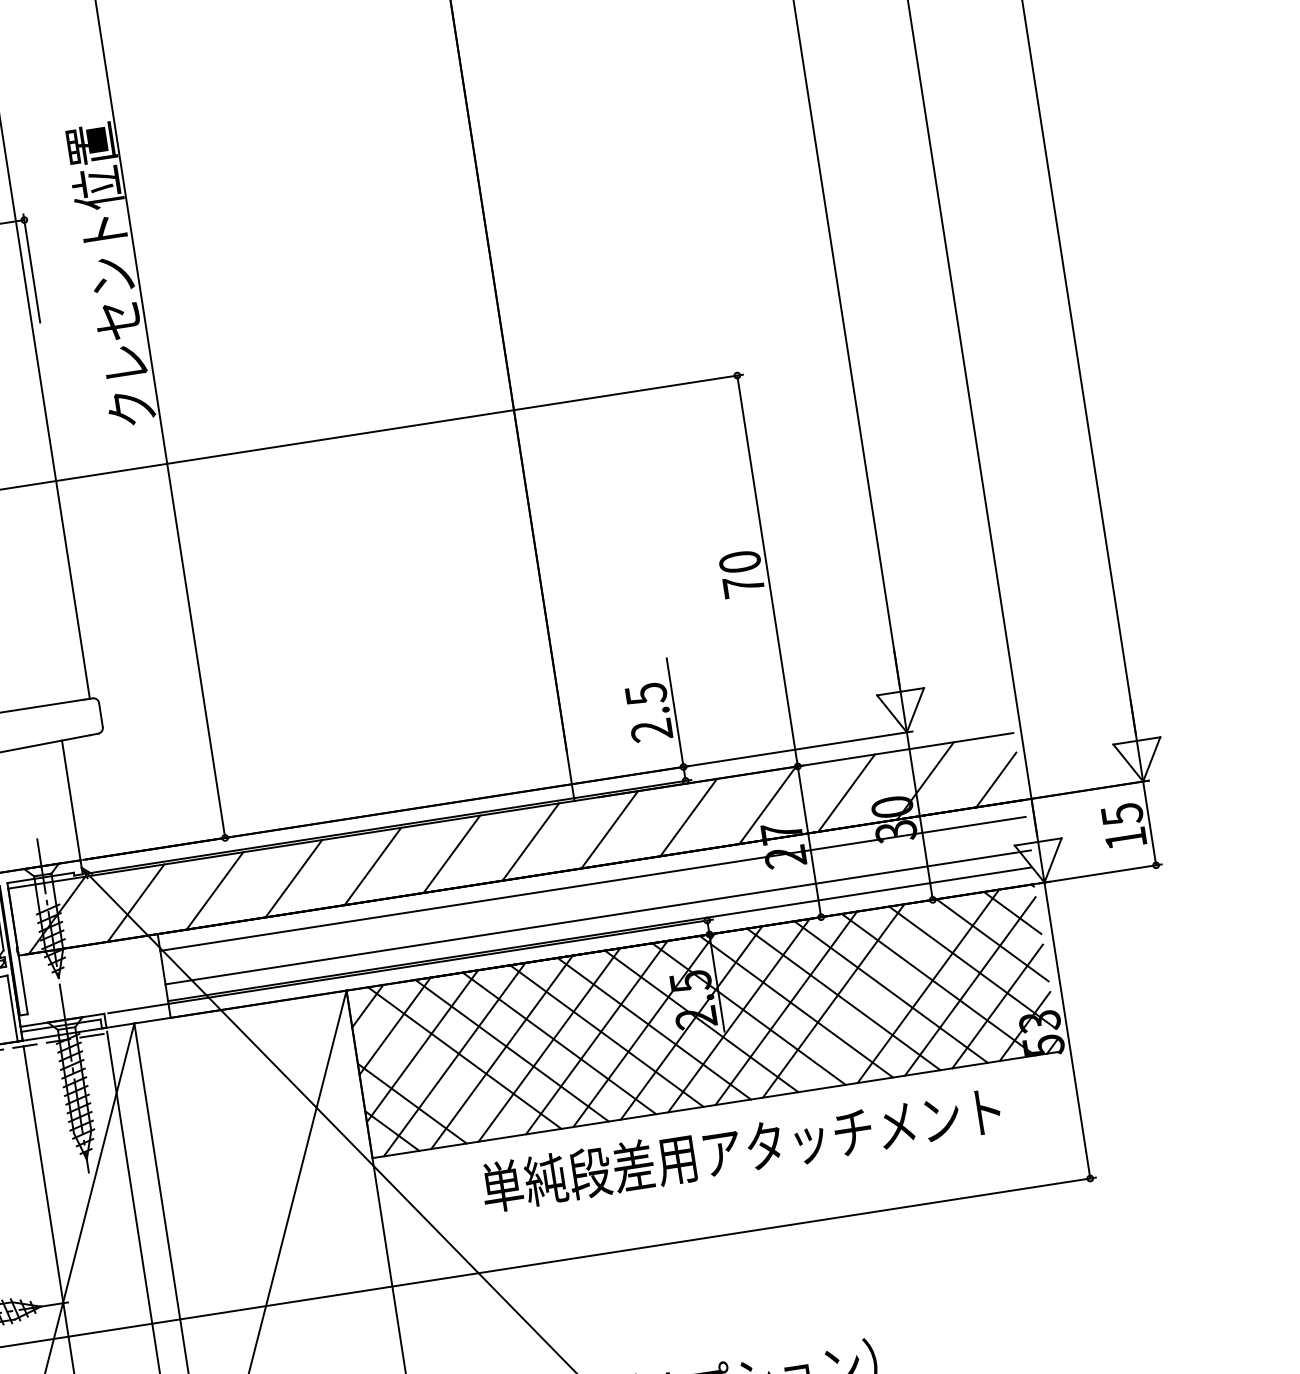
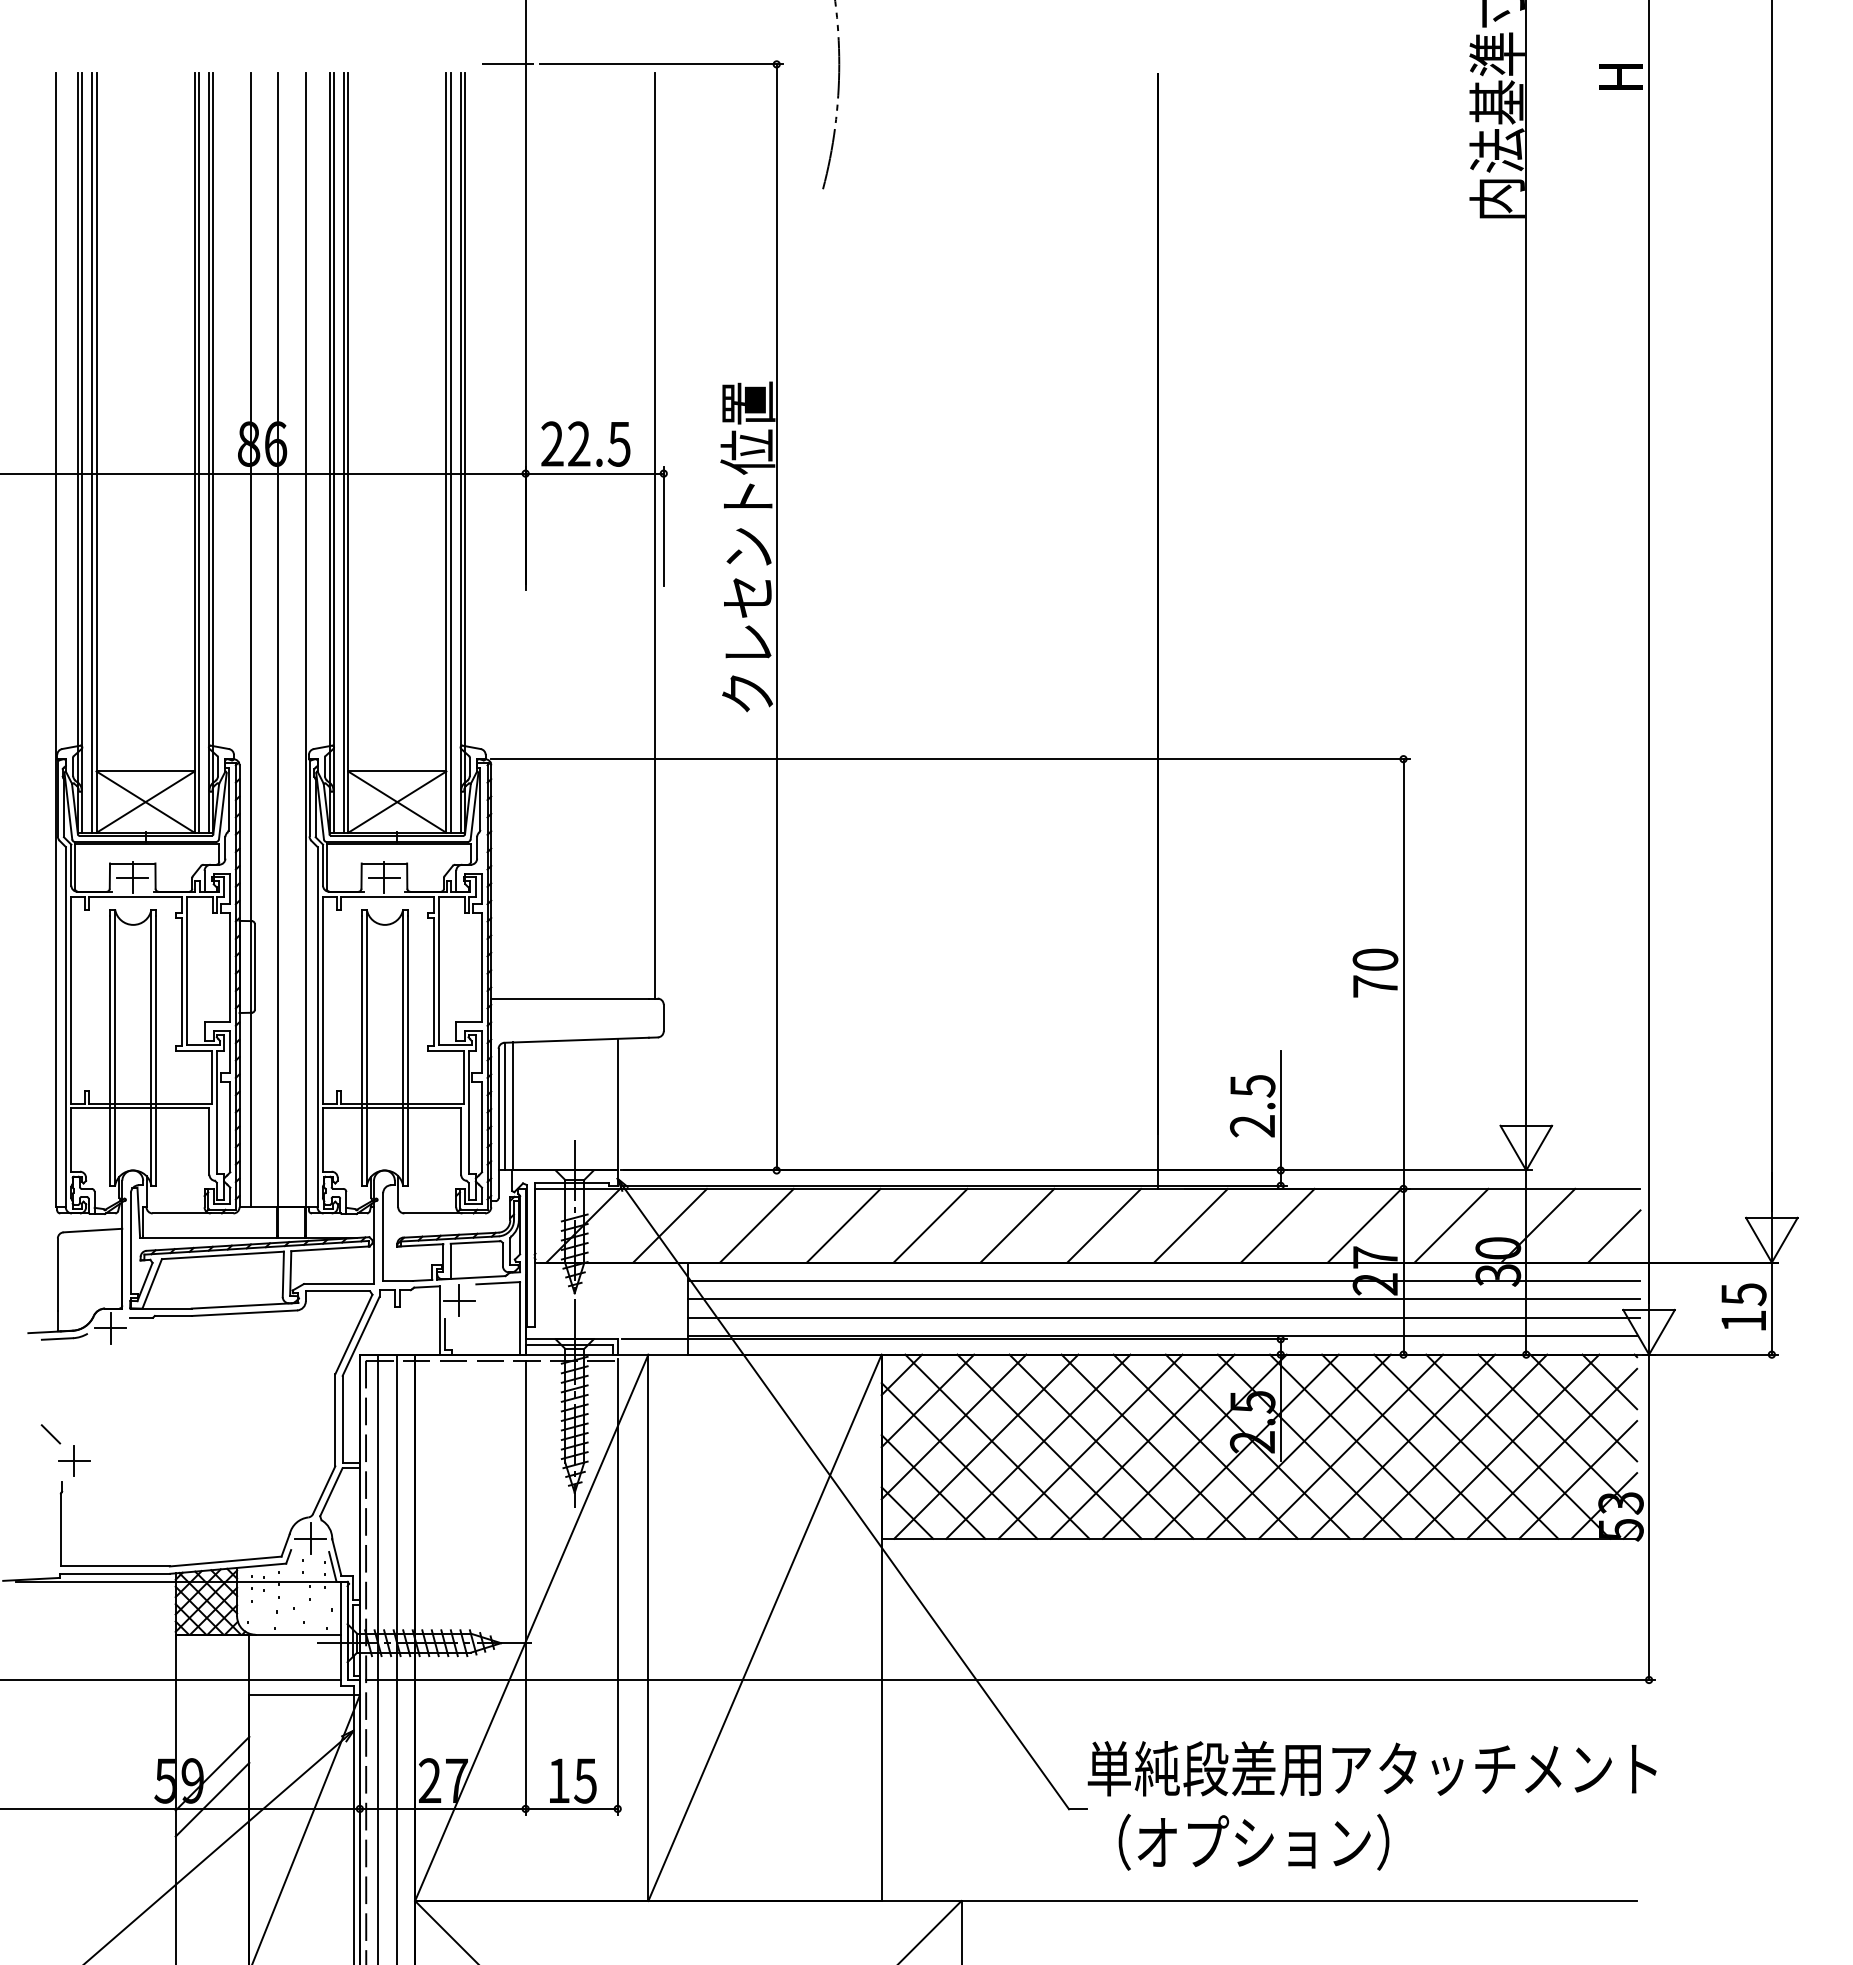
line: (595, 900) -> (1163, 1299), added
line: (881, 993) -> (1455, 1446), added
line: (432, 1075) -> (959, 1460), added
text: (740, 1149) -> (1371, 1768), moved

